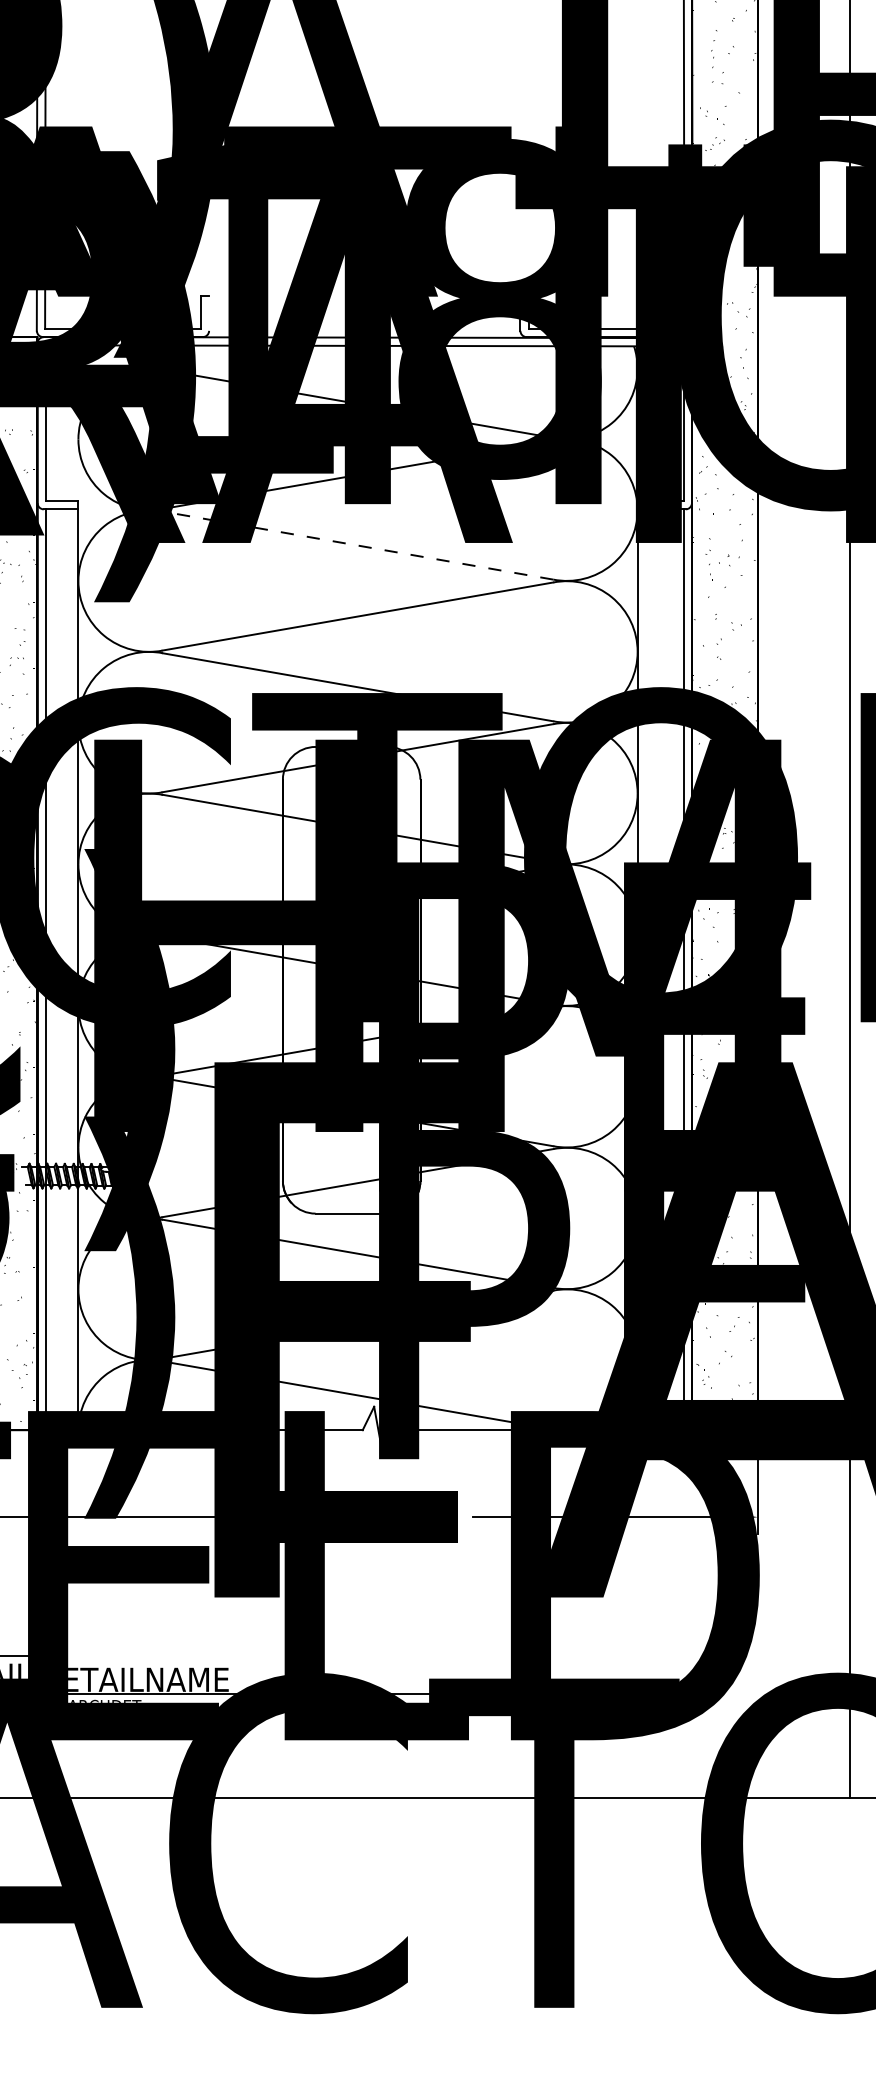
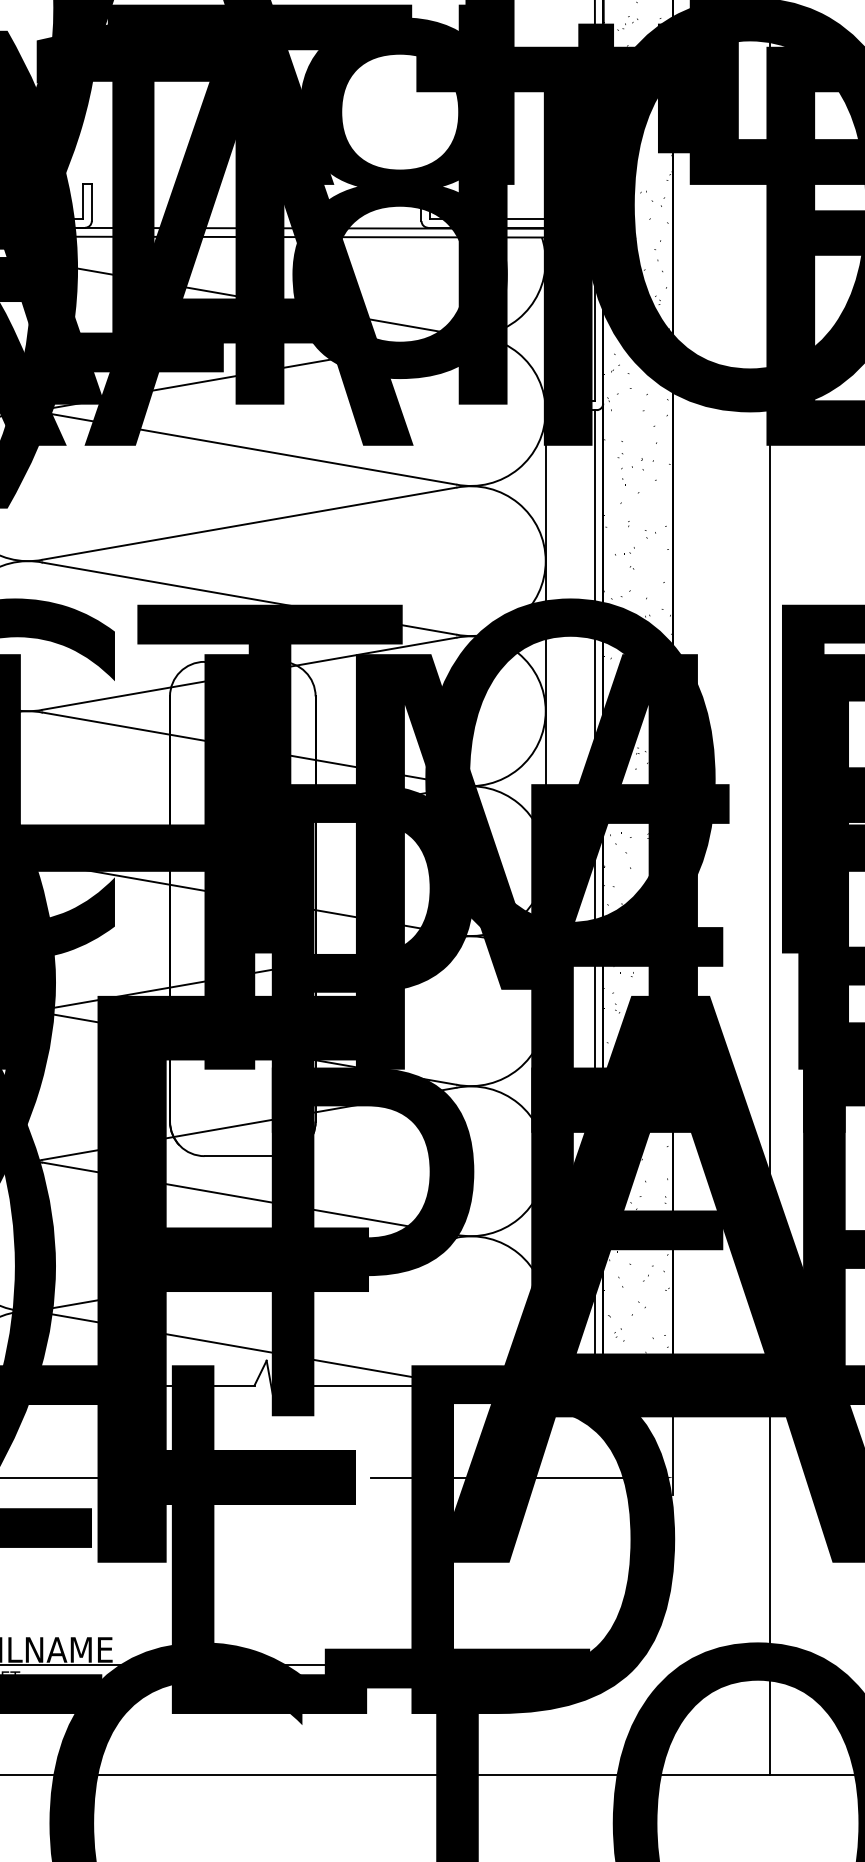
line: (209, 313) -> (92, 202), added
line: (357, 545) -> (249, 448), dashed -> solid

